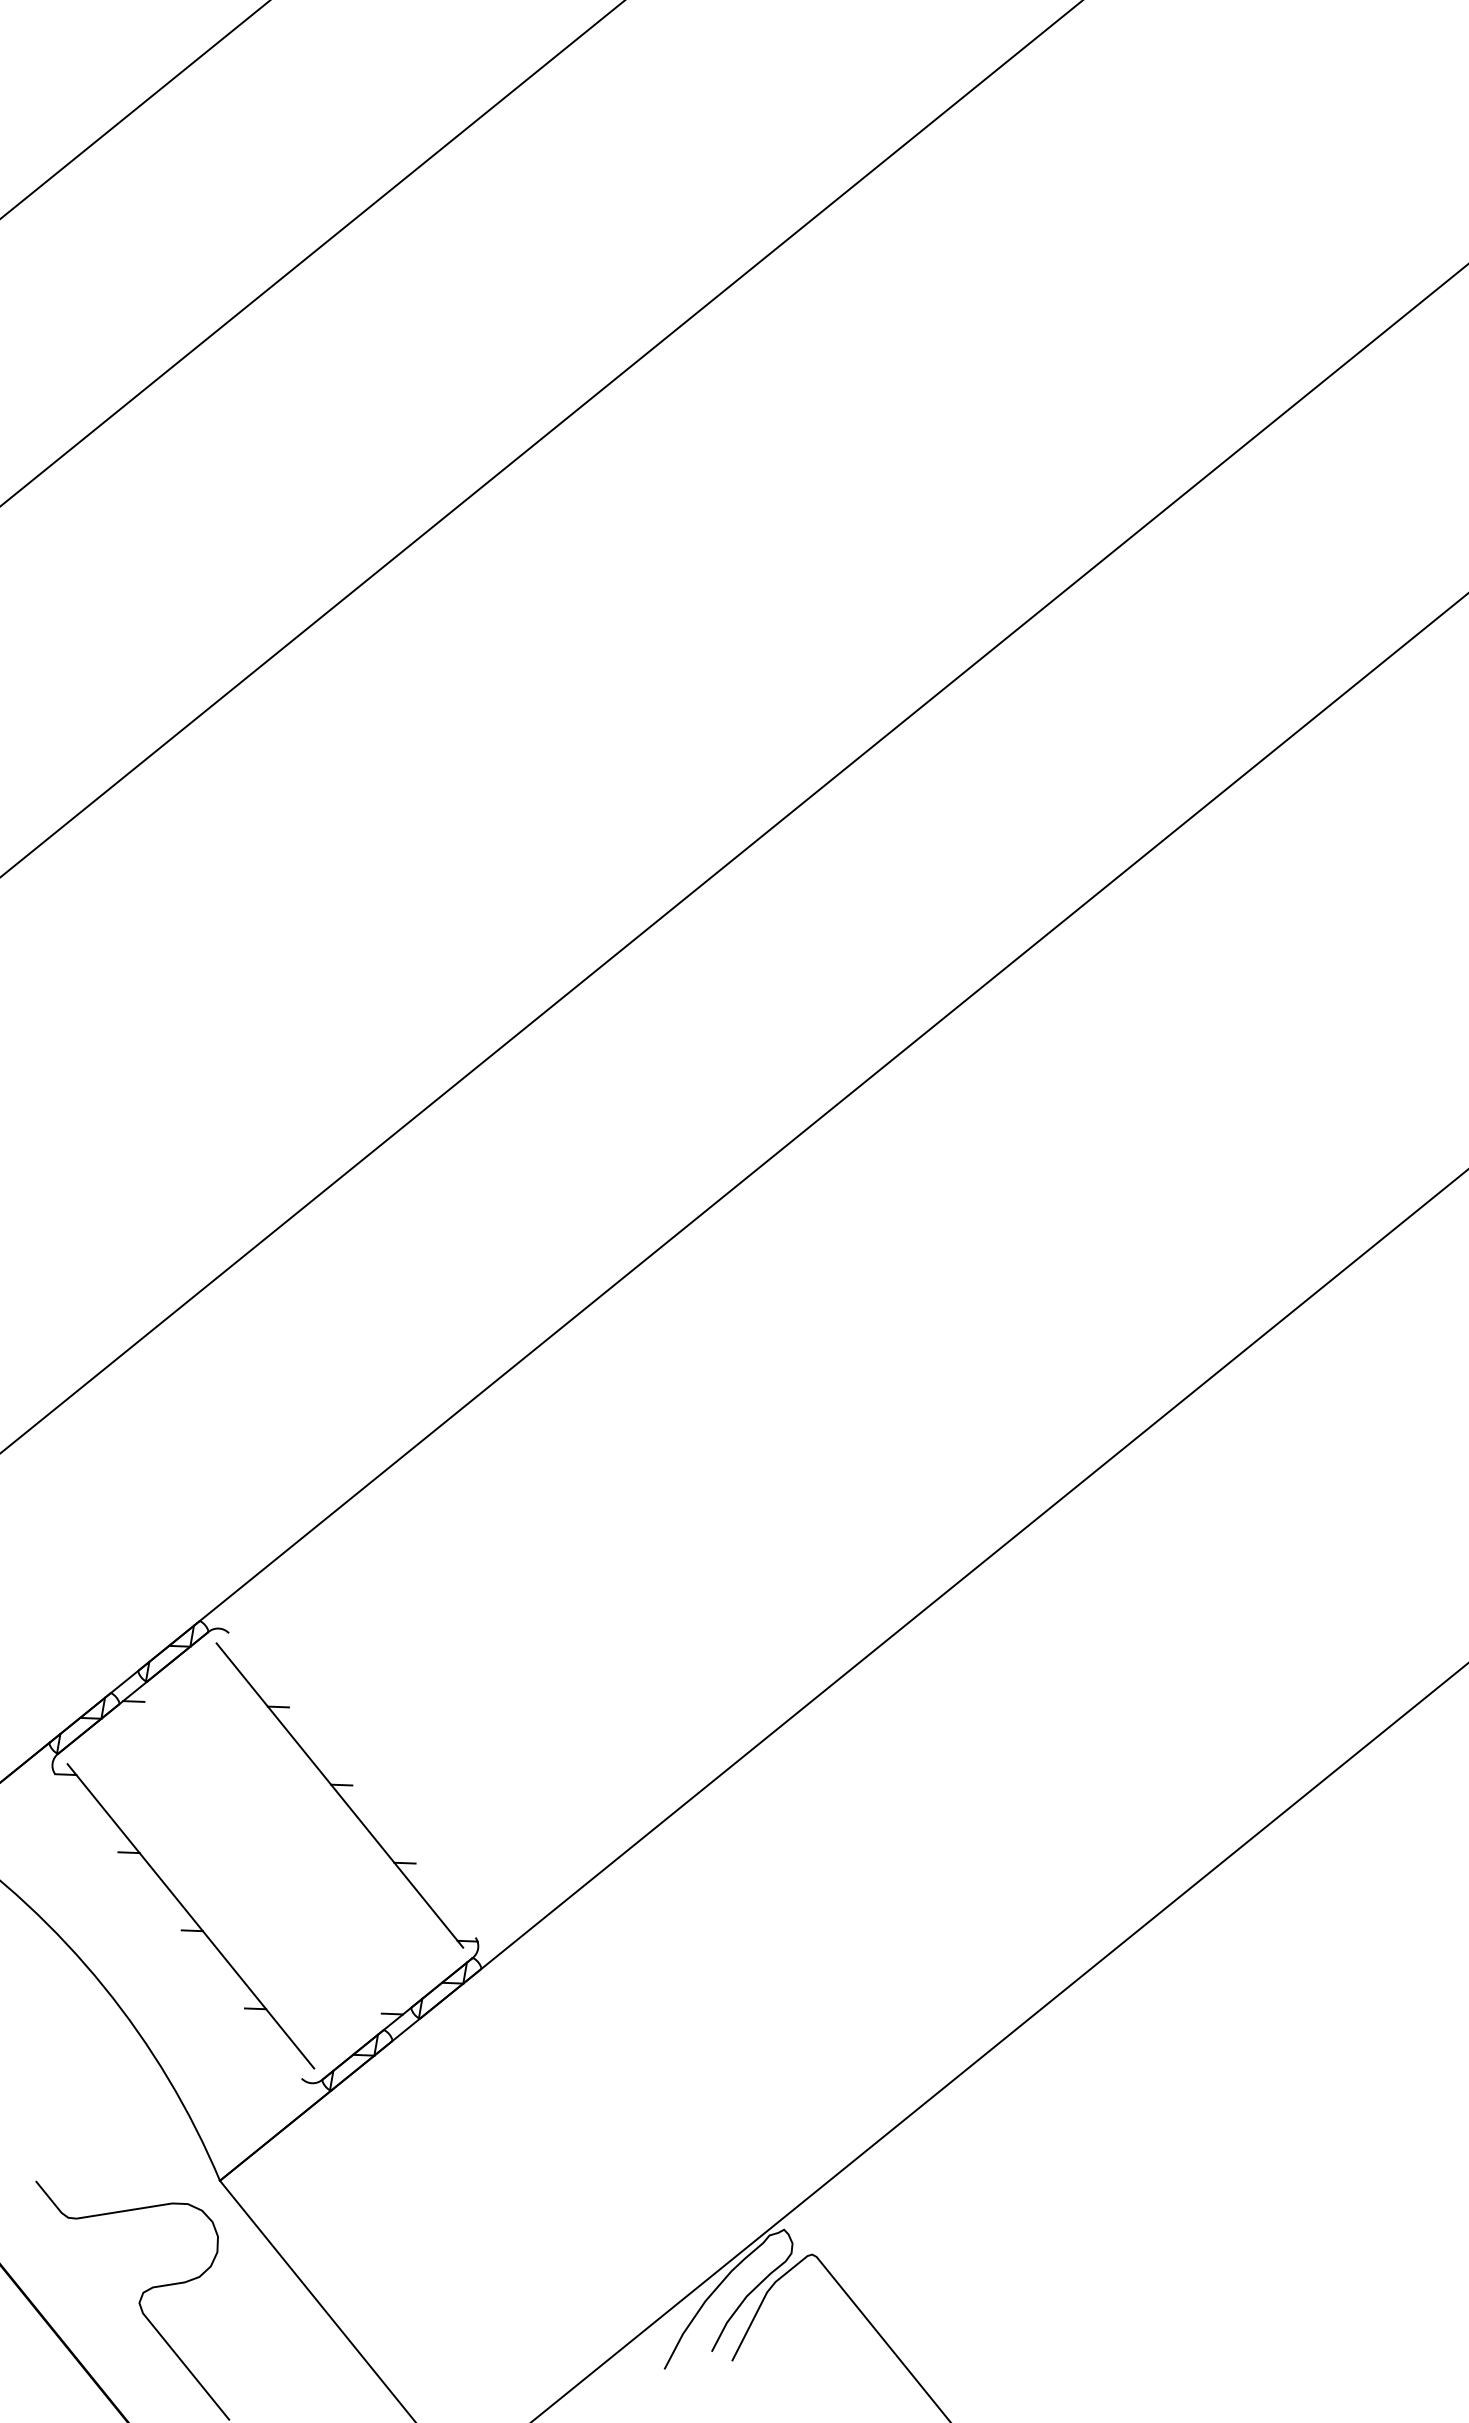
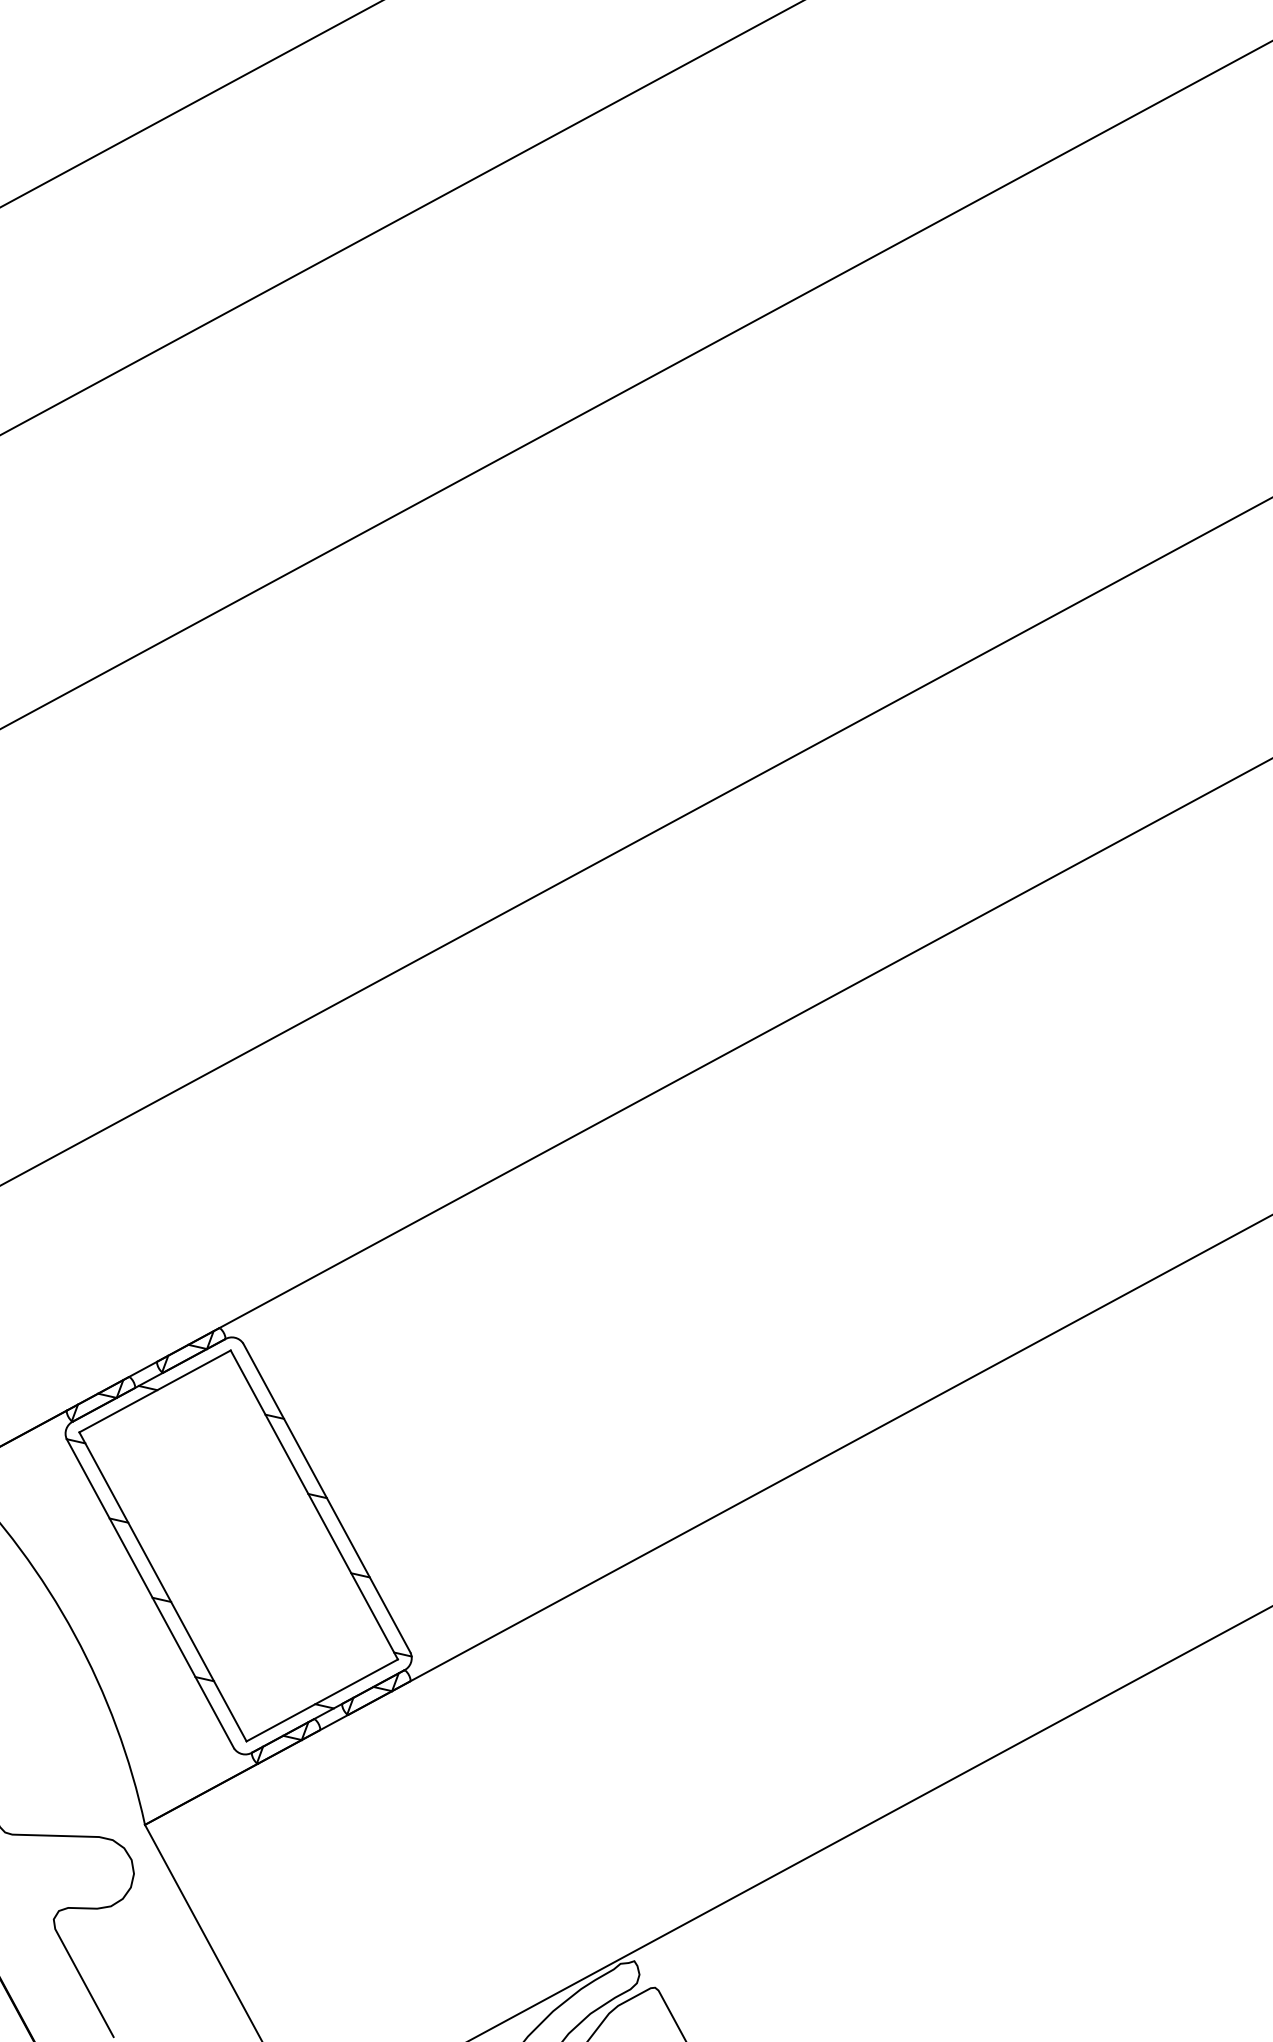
line: (141, 1703) -> (154, 1391), added
line: (352, 1785) -> (327, 1498), added
line: (178, 1926) -> (150, 1593), added
line: (388, 2007) -> (322, 1699), added

